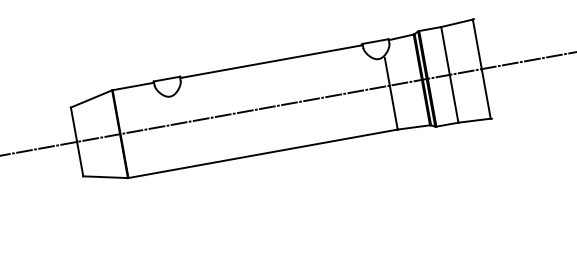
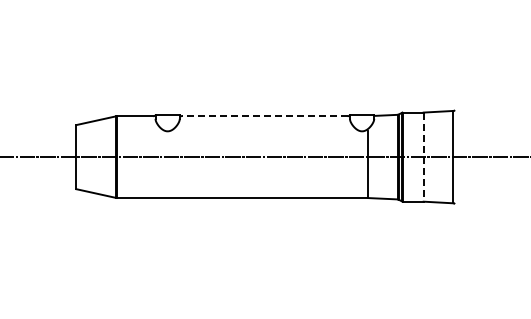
line: (271, 62) -> (264, 116), solid -> dashed
line: (449, 75) -> (423, 157), solid -> dashed

